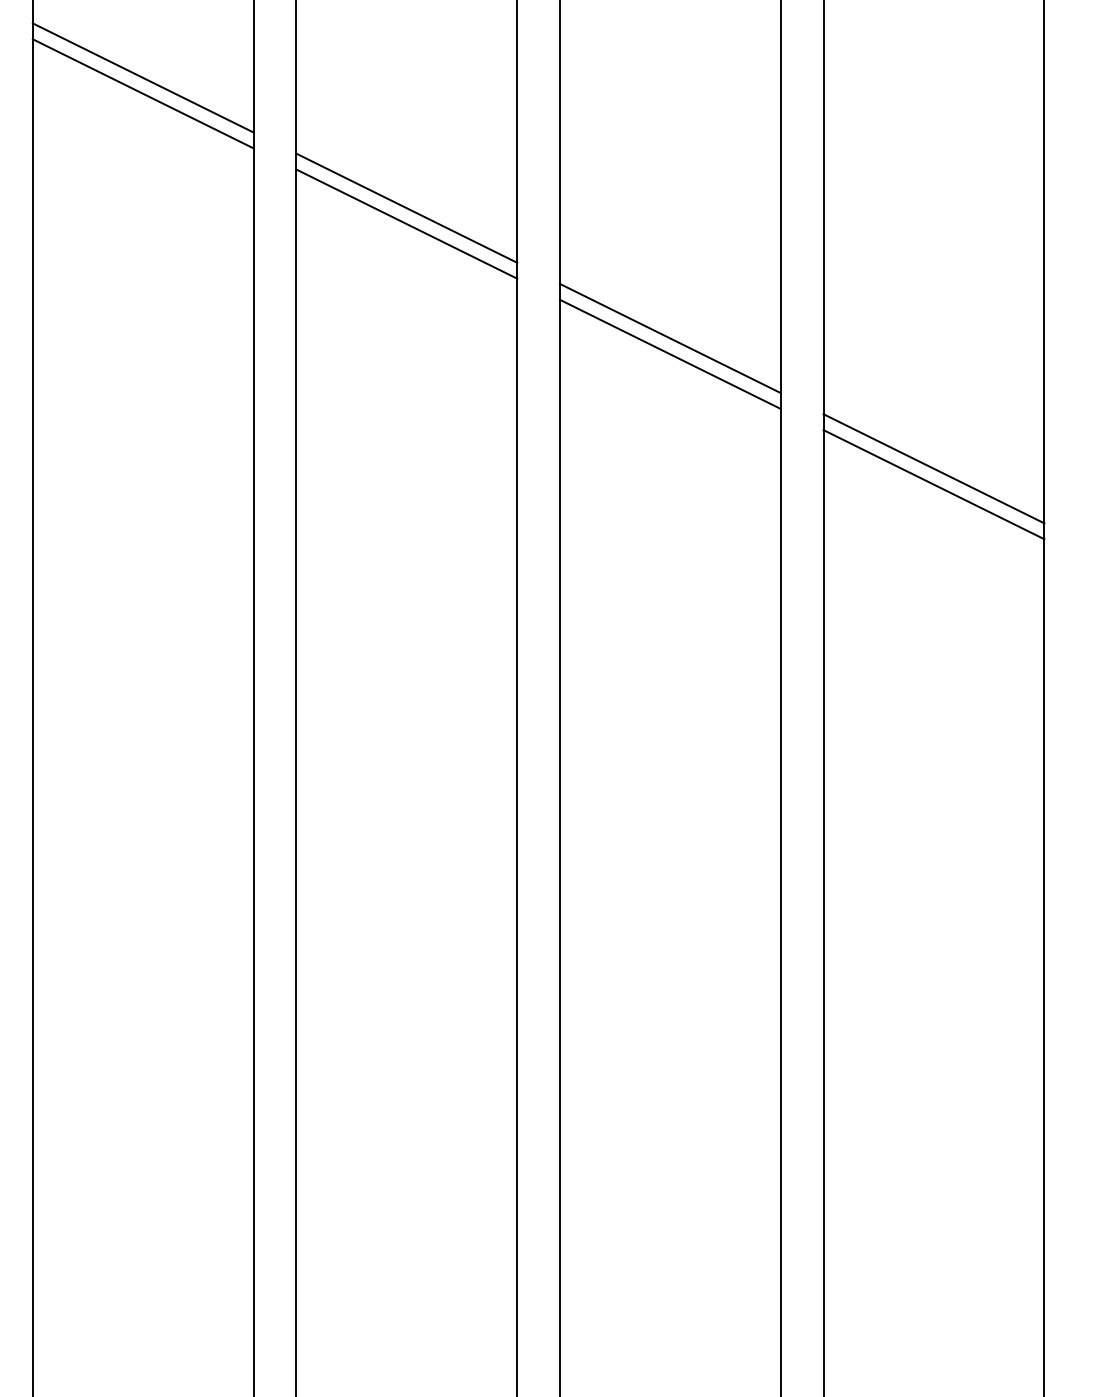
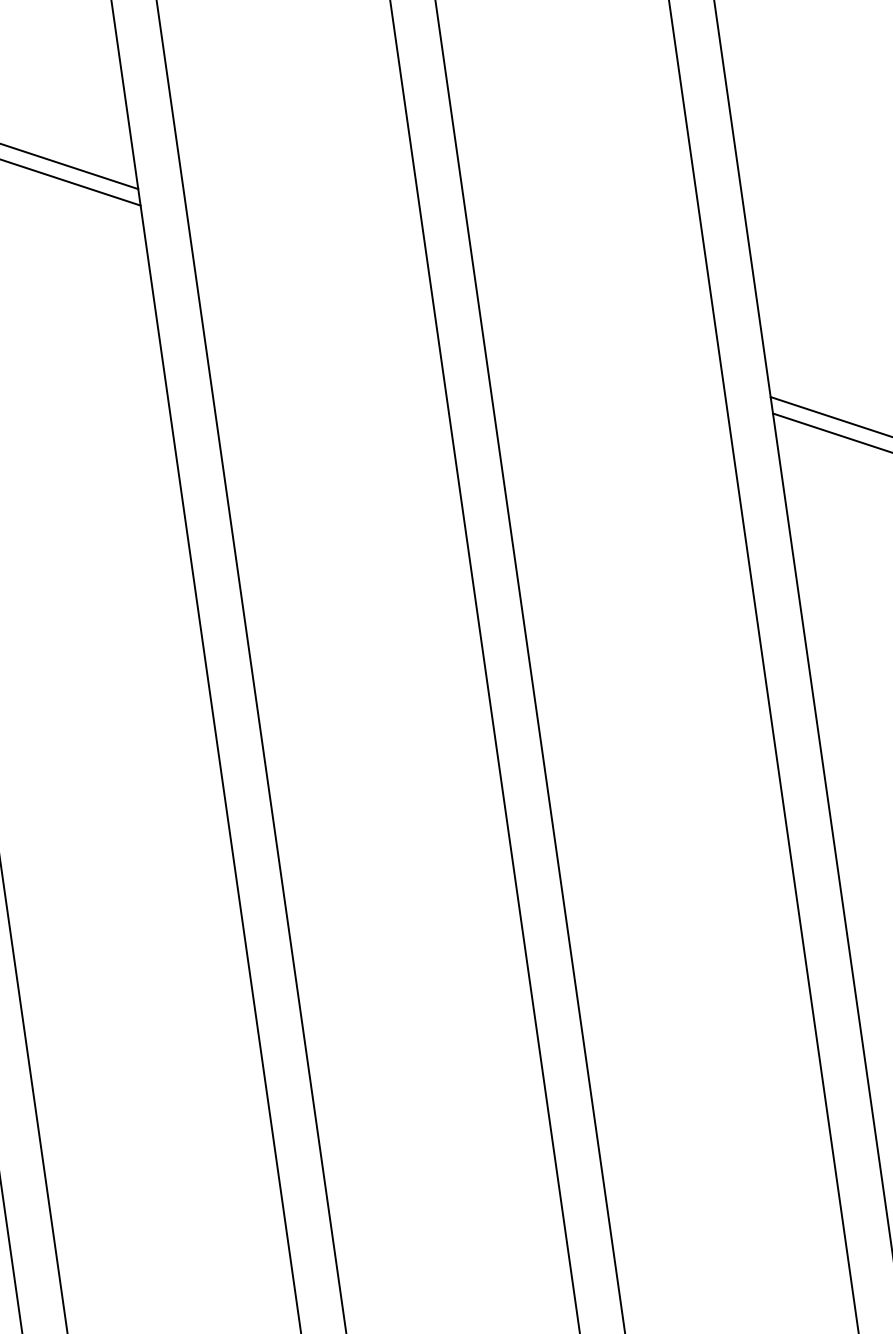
line: (406, 207) -> (307, 244), removed
line: (406, 223) -> (310, 260), removed
line: (670, 338) -> (600, 341), removed
line: (670, 353) -> (602, 356), removed

